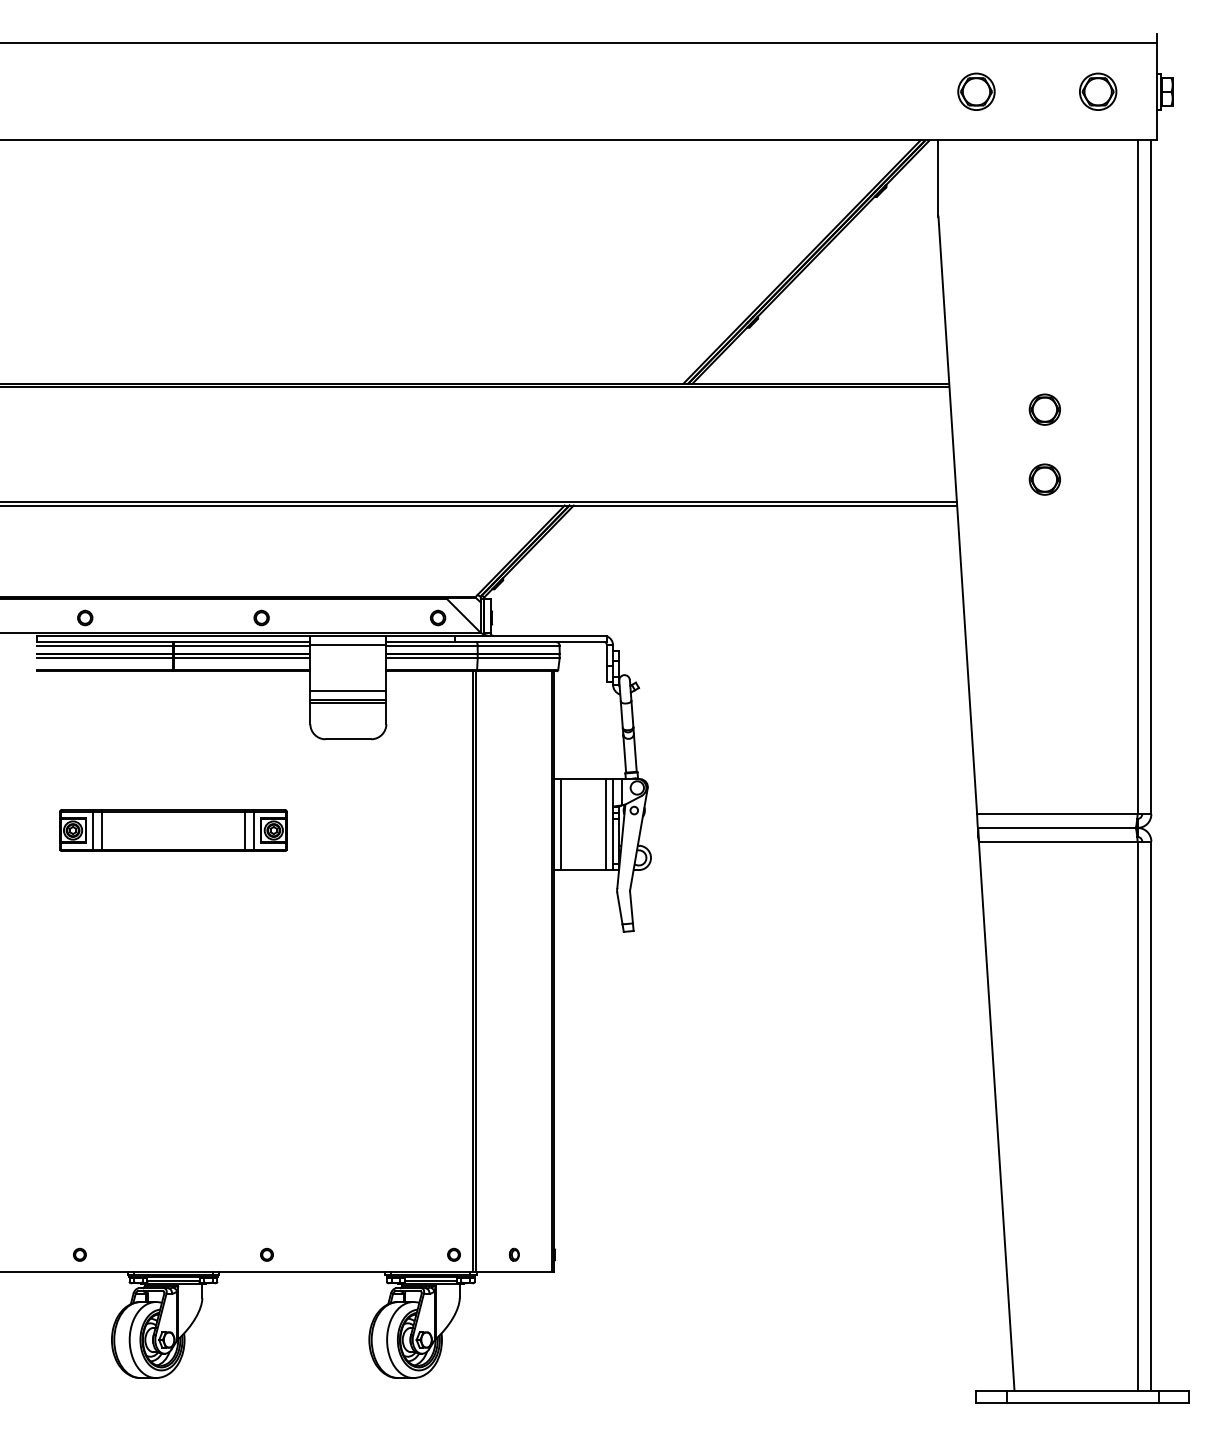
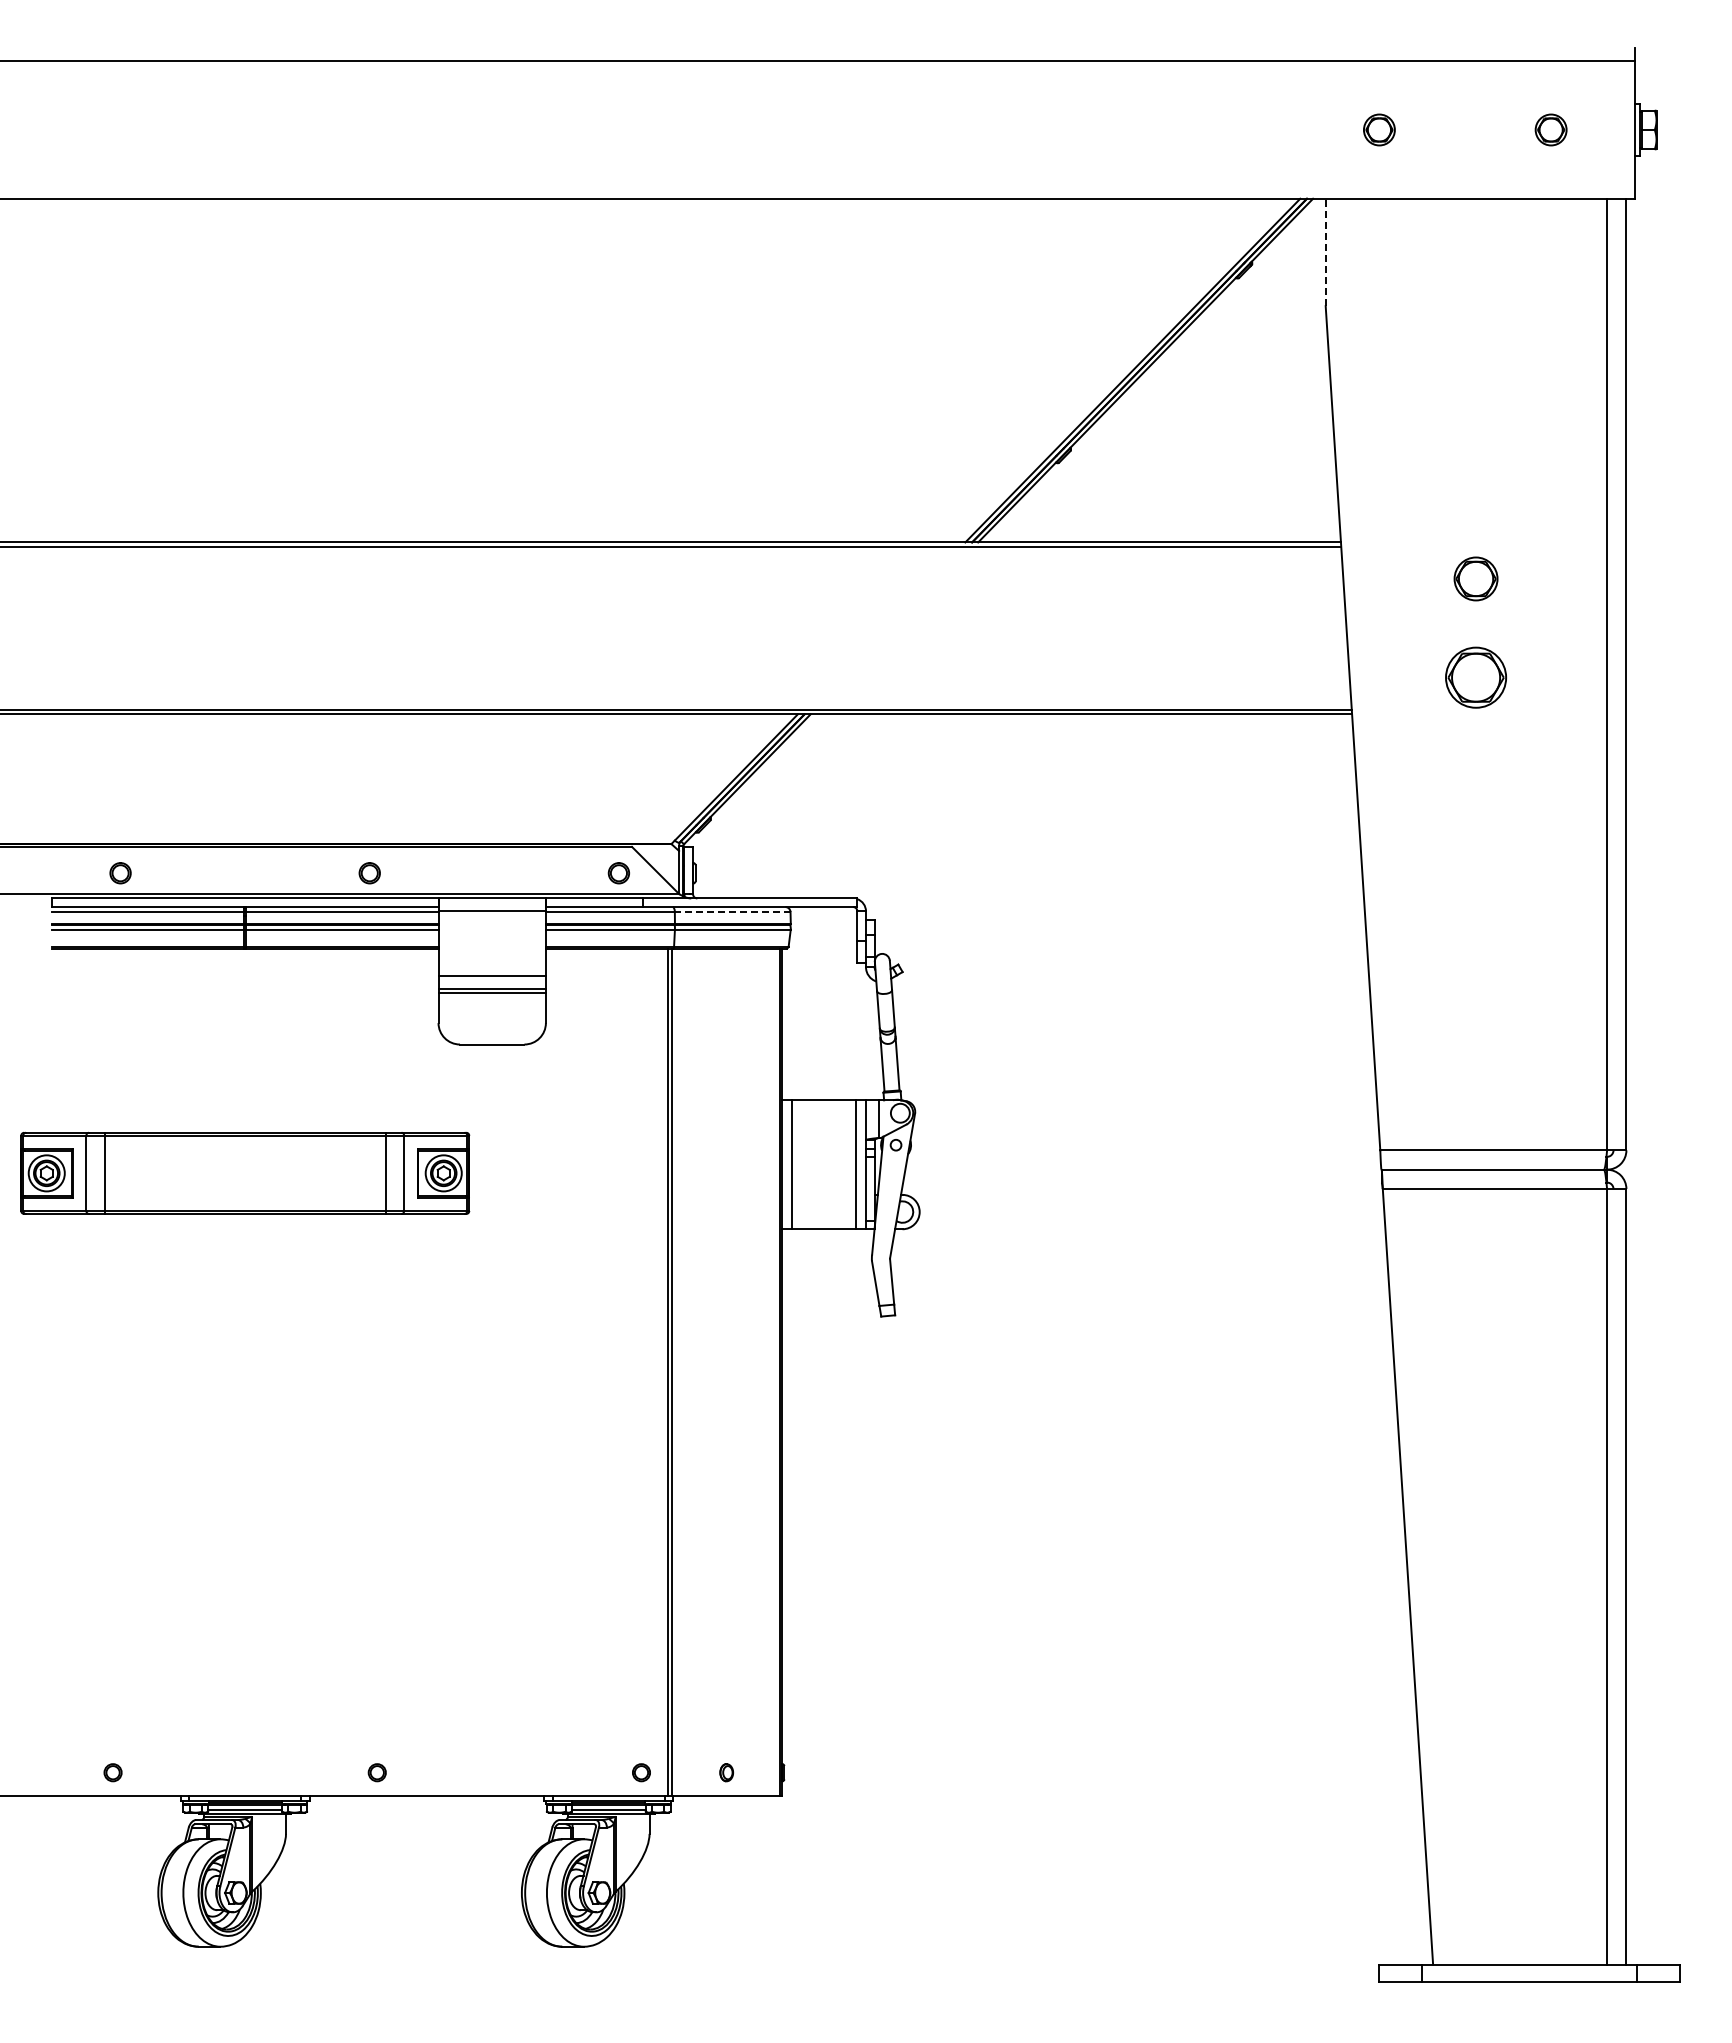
part: (976, 91) -> (1379, 129), size x0.6
part: (1097, 91) -> (1550, 129), size x0.6
line: (938, 178) -> (1325, 252), solid -> dashed
part: (1044, 479) -> (1475, 677), size x1.4
line: (518, 645) -> (732, 912), solid -> dashed
part: (172, 830) -> (244, 1173), size x1.4

